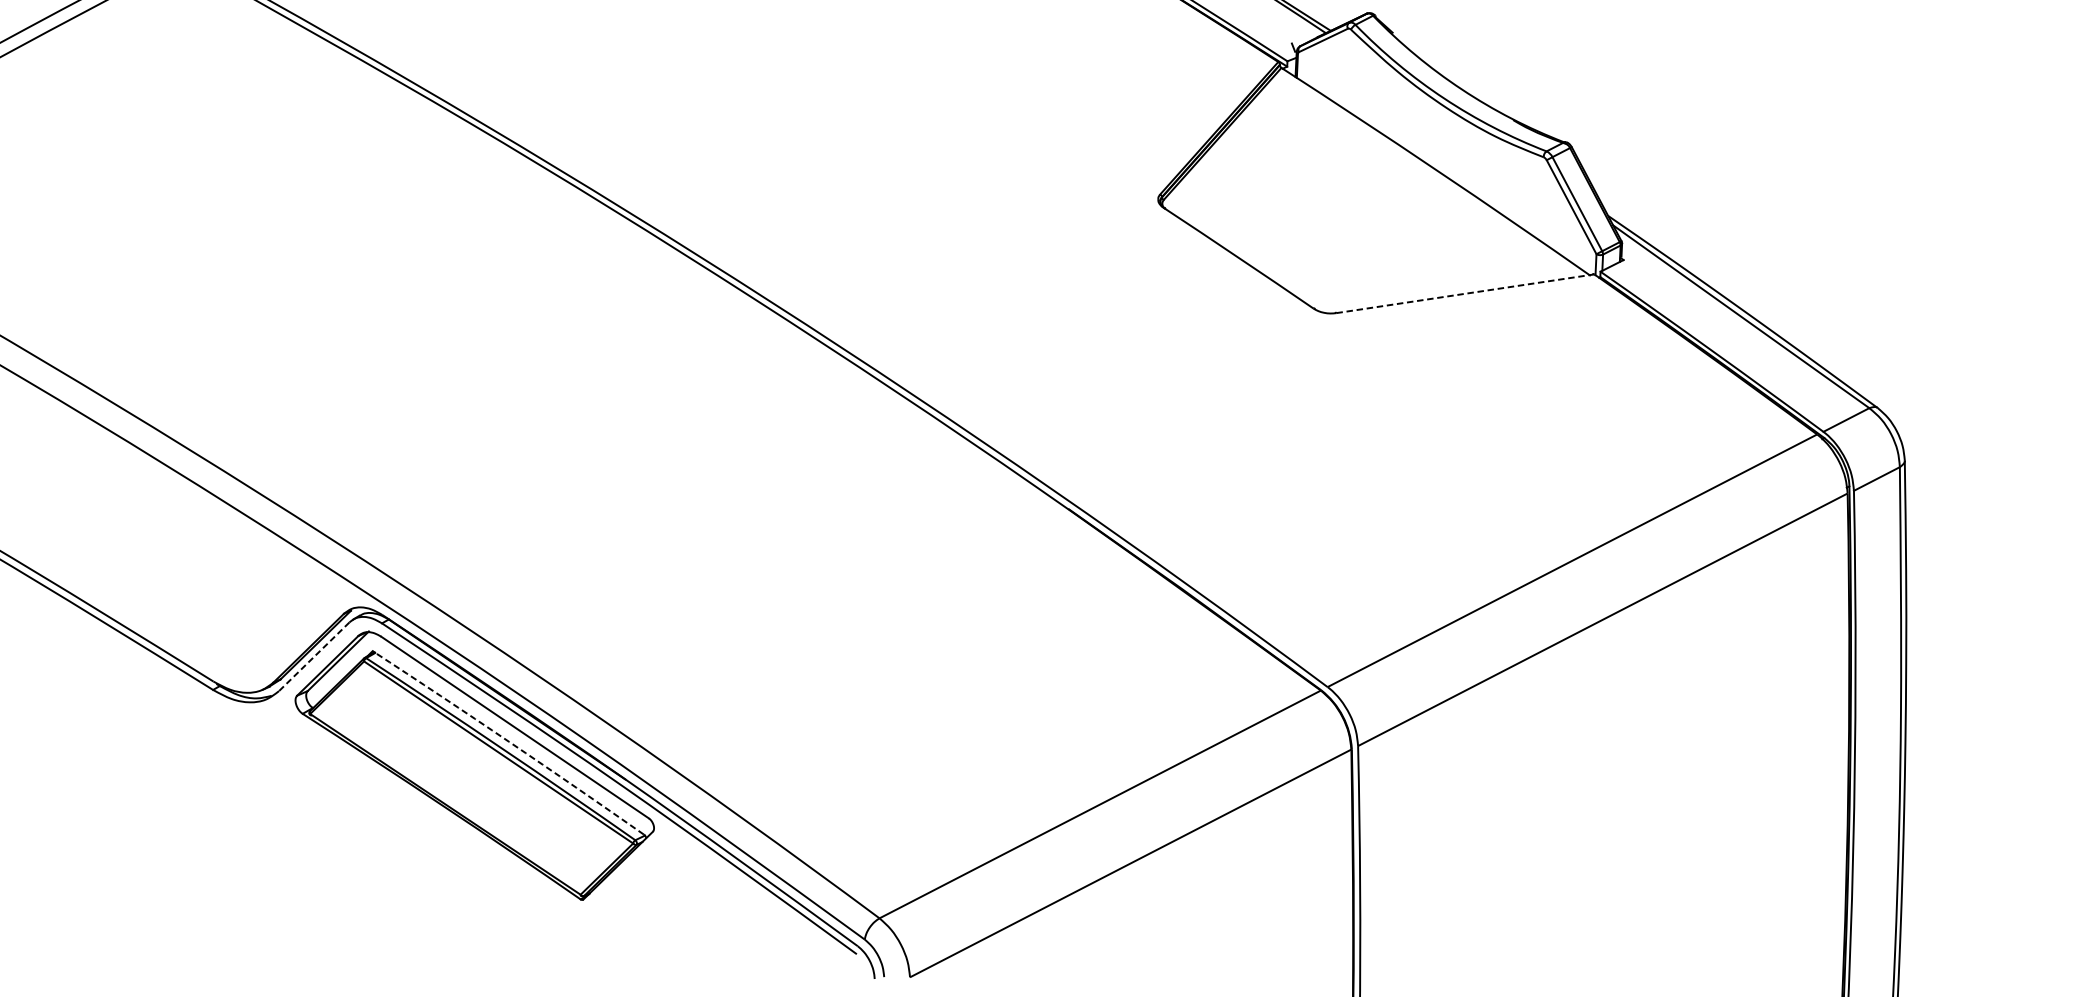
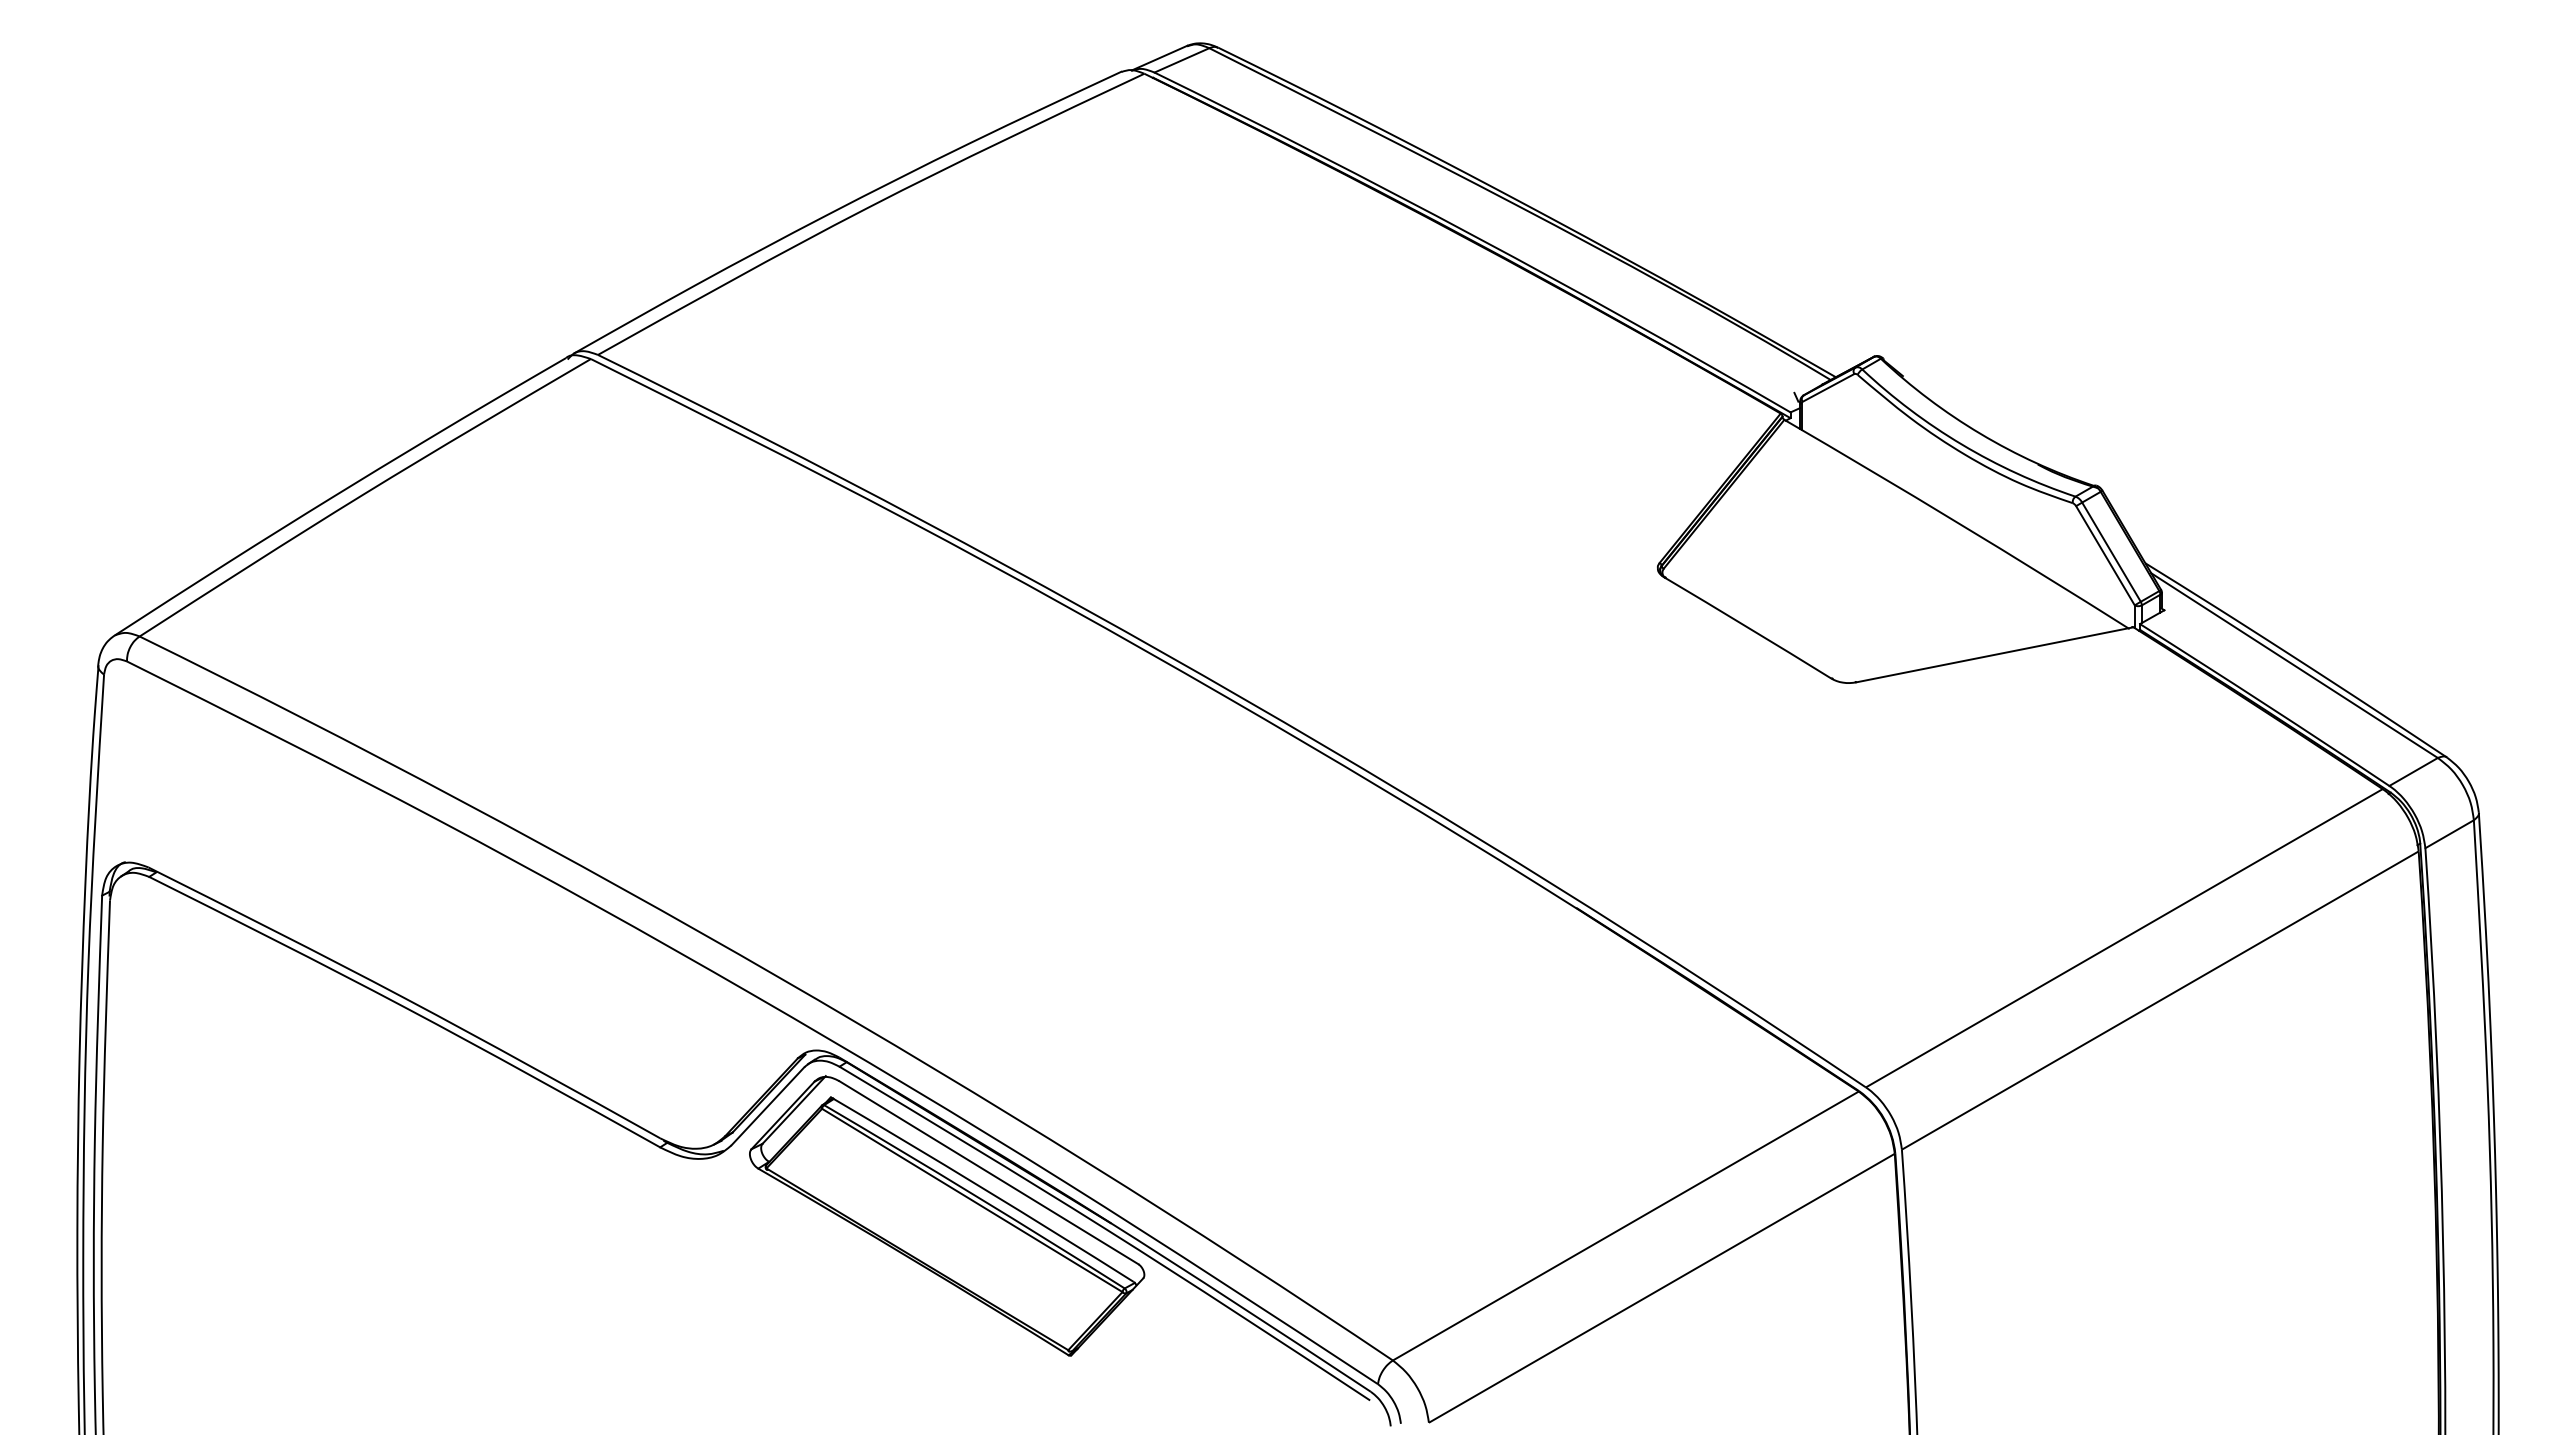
line: (1465, 293) -> (1995, 654), dashed -> solid
line: (313, 656) -> (767, 1106), dashed -> solid
arc: (509, 741) -> (983, 1188), dashed -> solid

